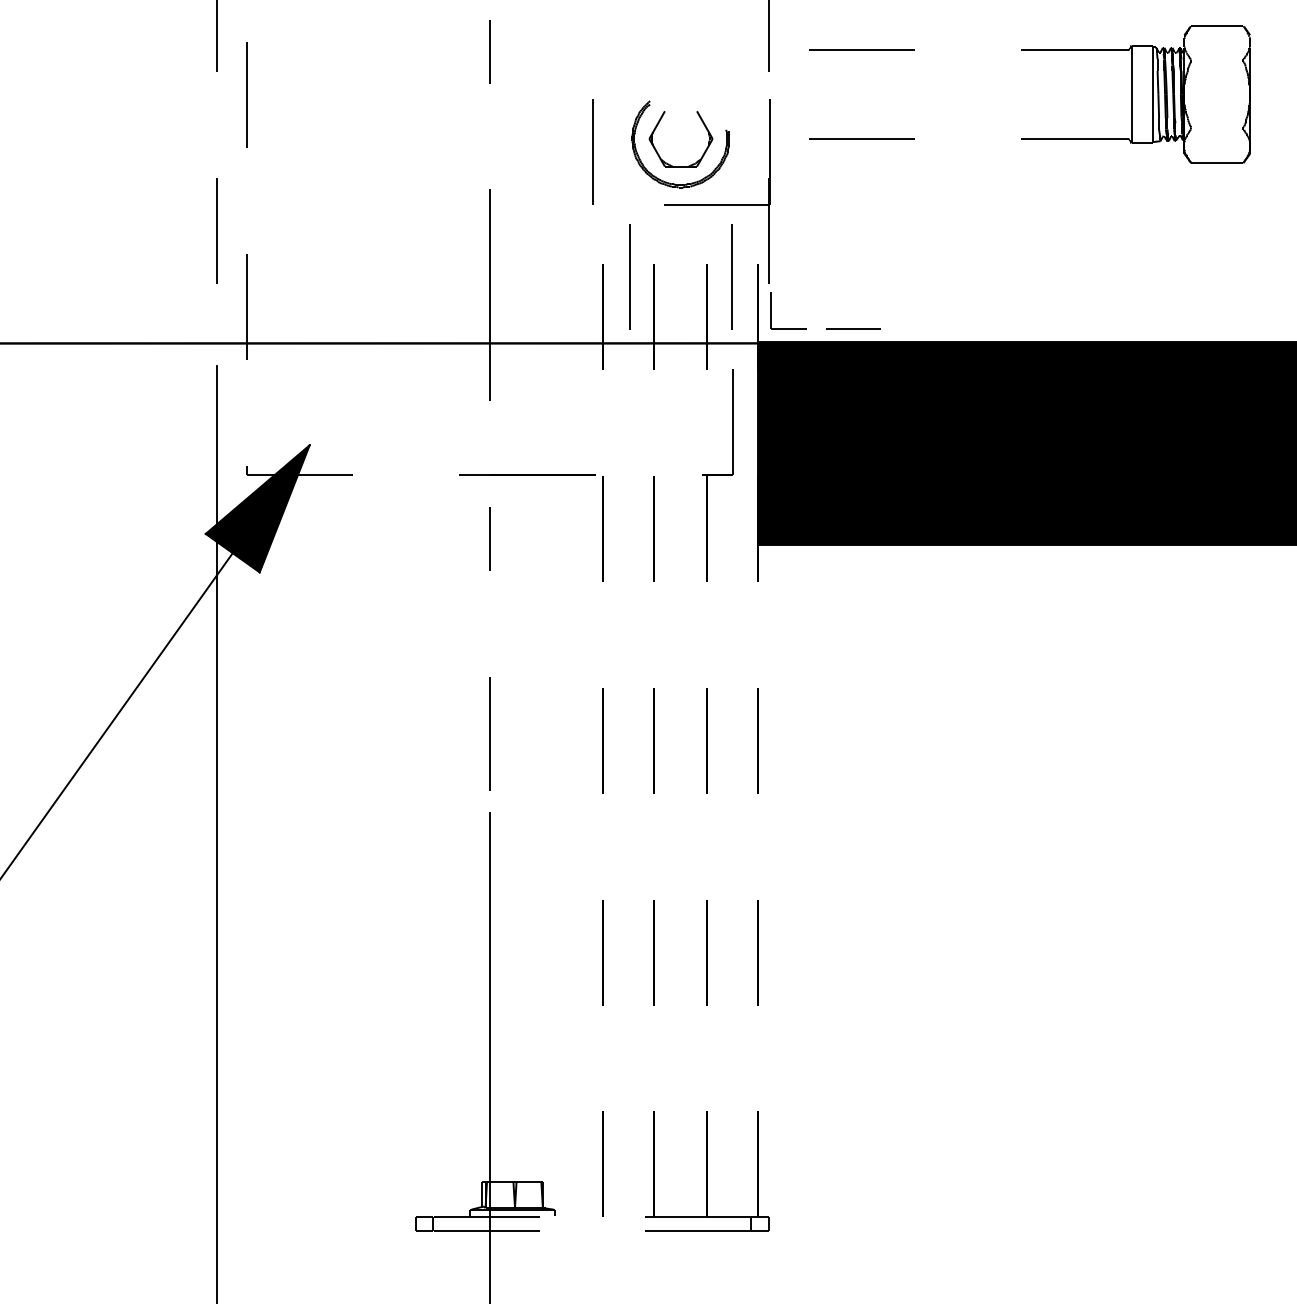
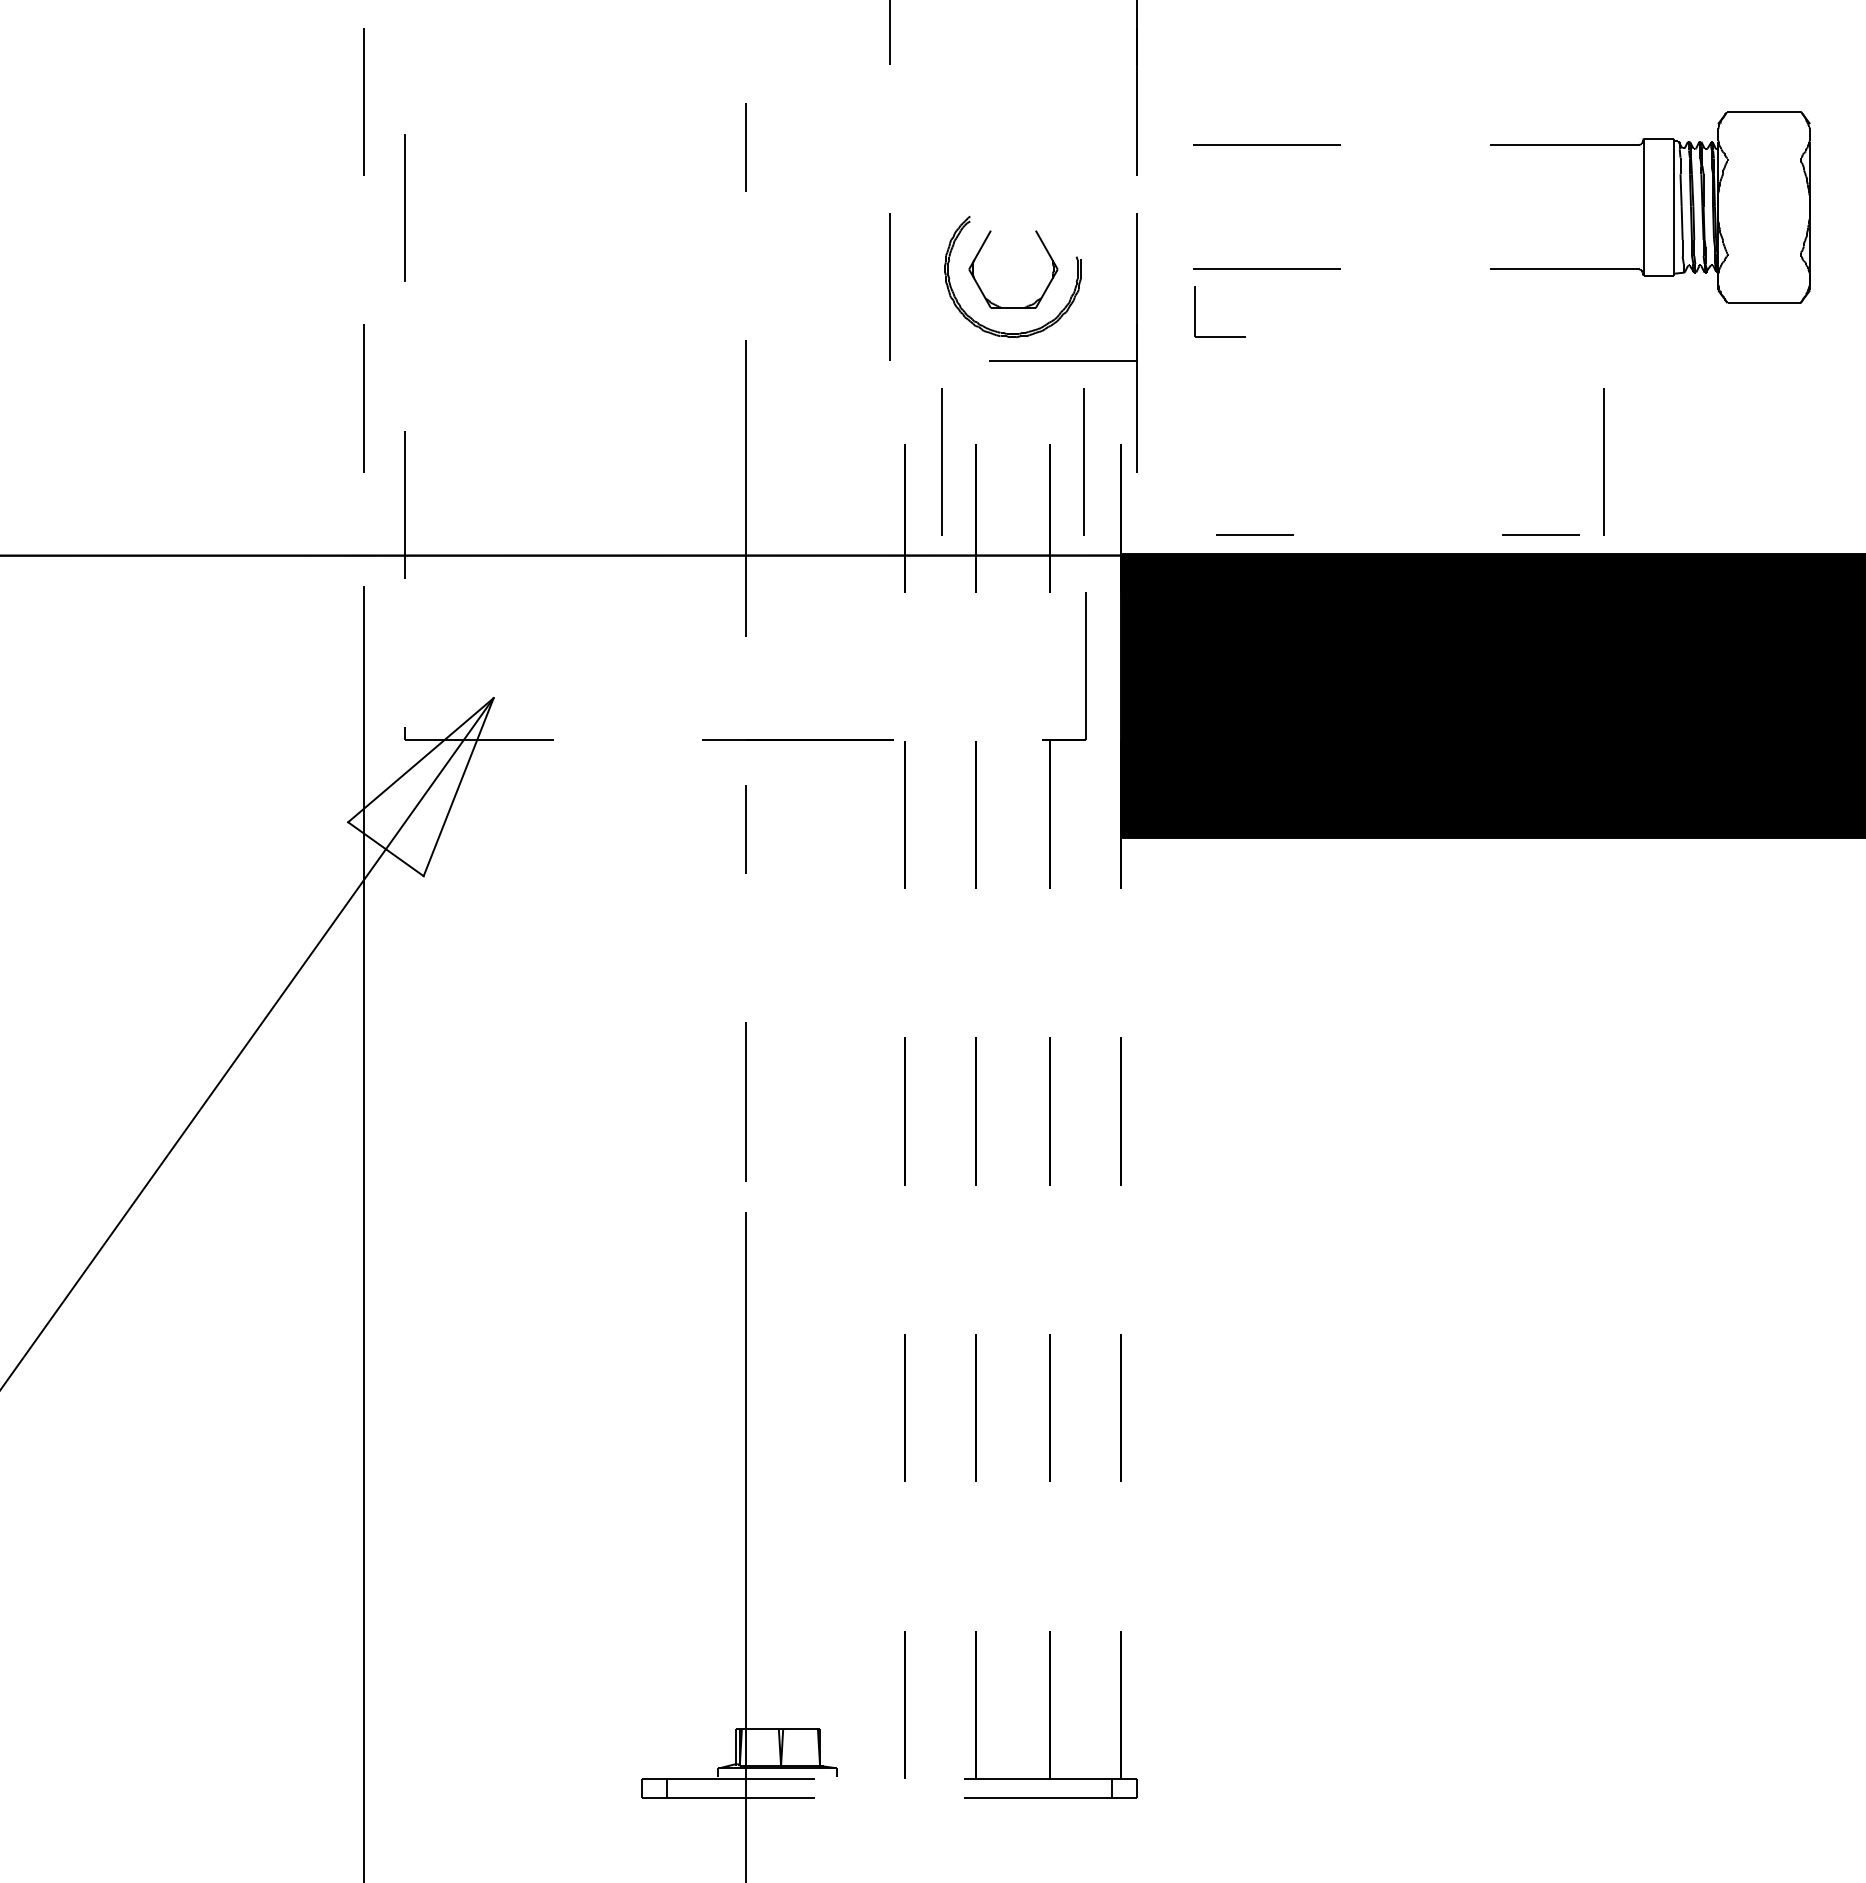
line: (1102, 276) -> (1603, 461), added
part: (771, 310) -> (1195, 311), moved
line: (1057, 328) -> (1540, 534), added
fill: (257, 509) -> (420, 787), removed

